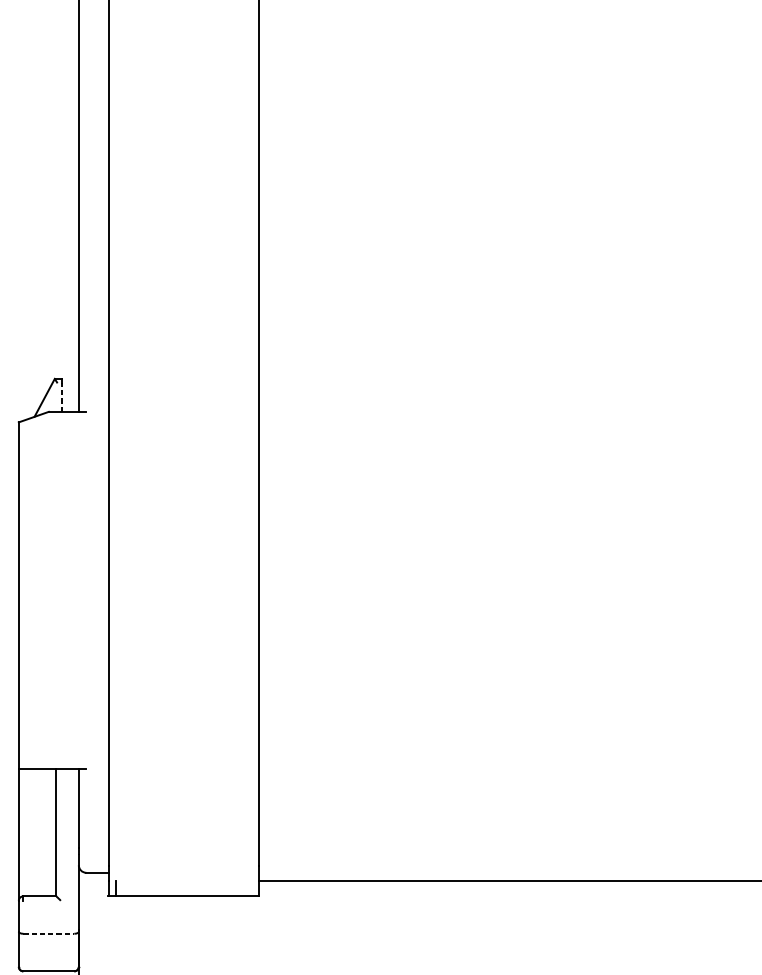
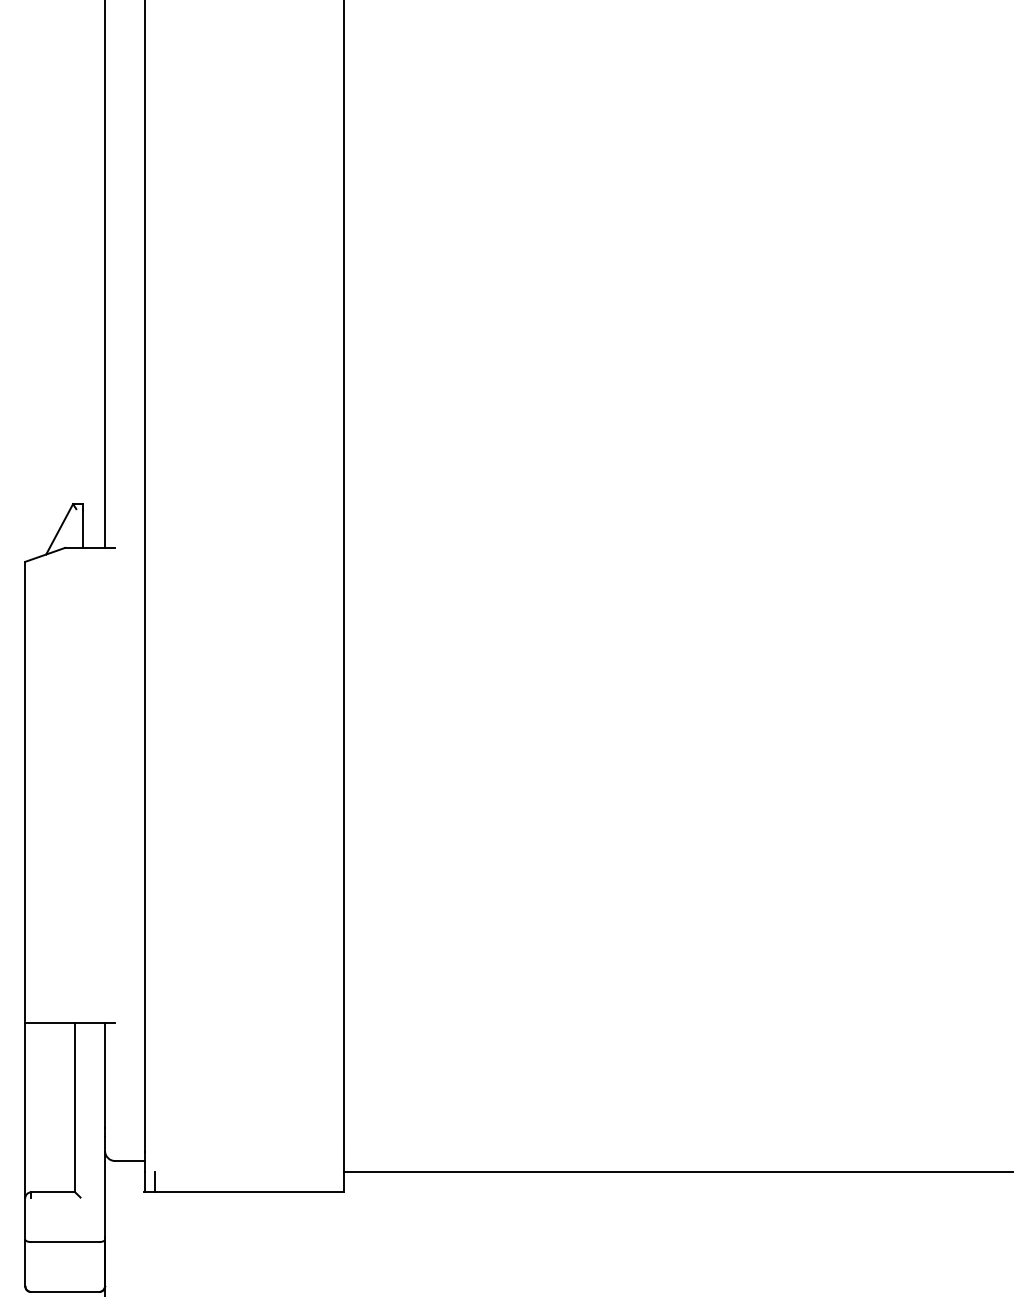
line: (62, 397) -> (83, 528), dashed -> solid
line: (49, 934) -> (65, 1242), dashed -> solid

